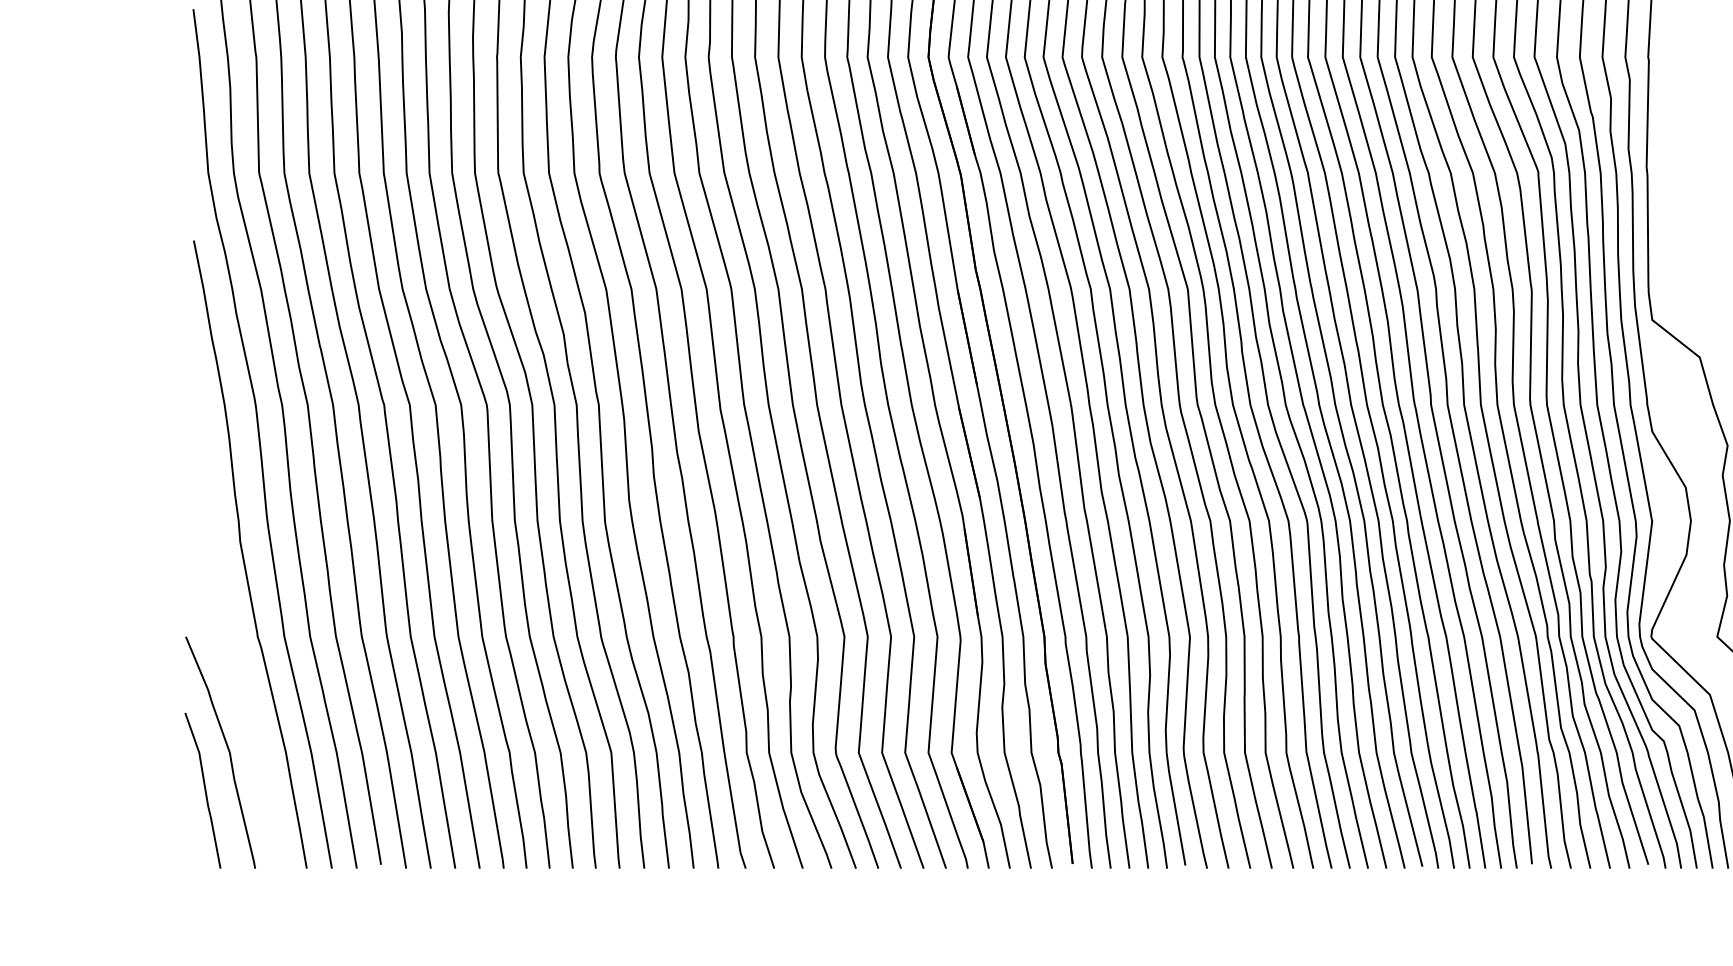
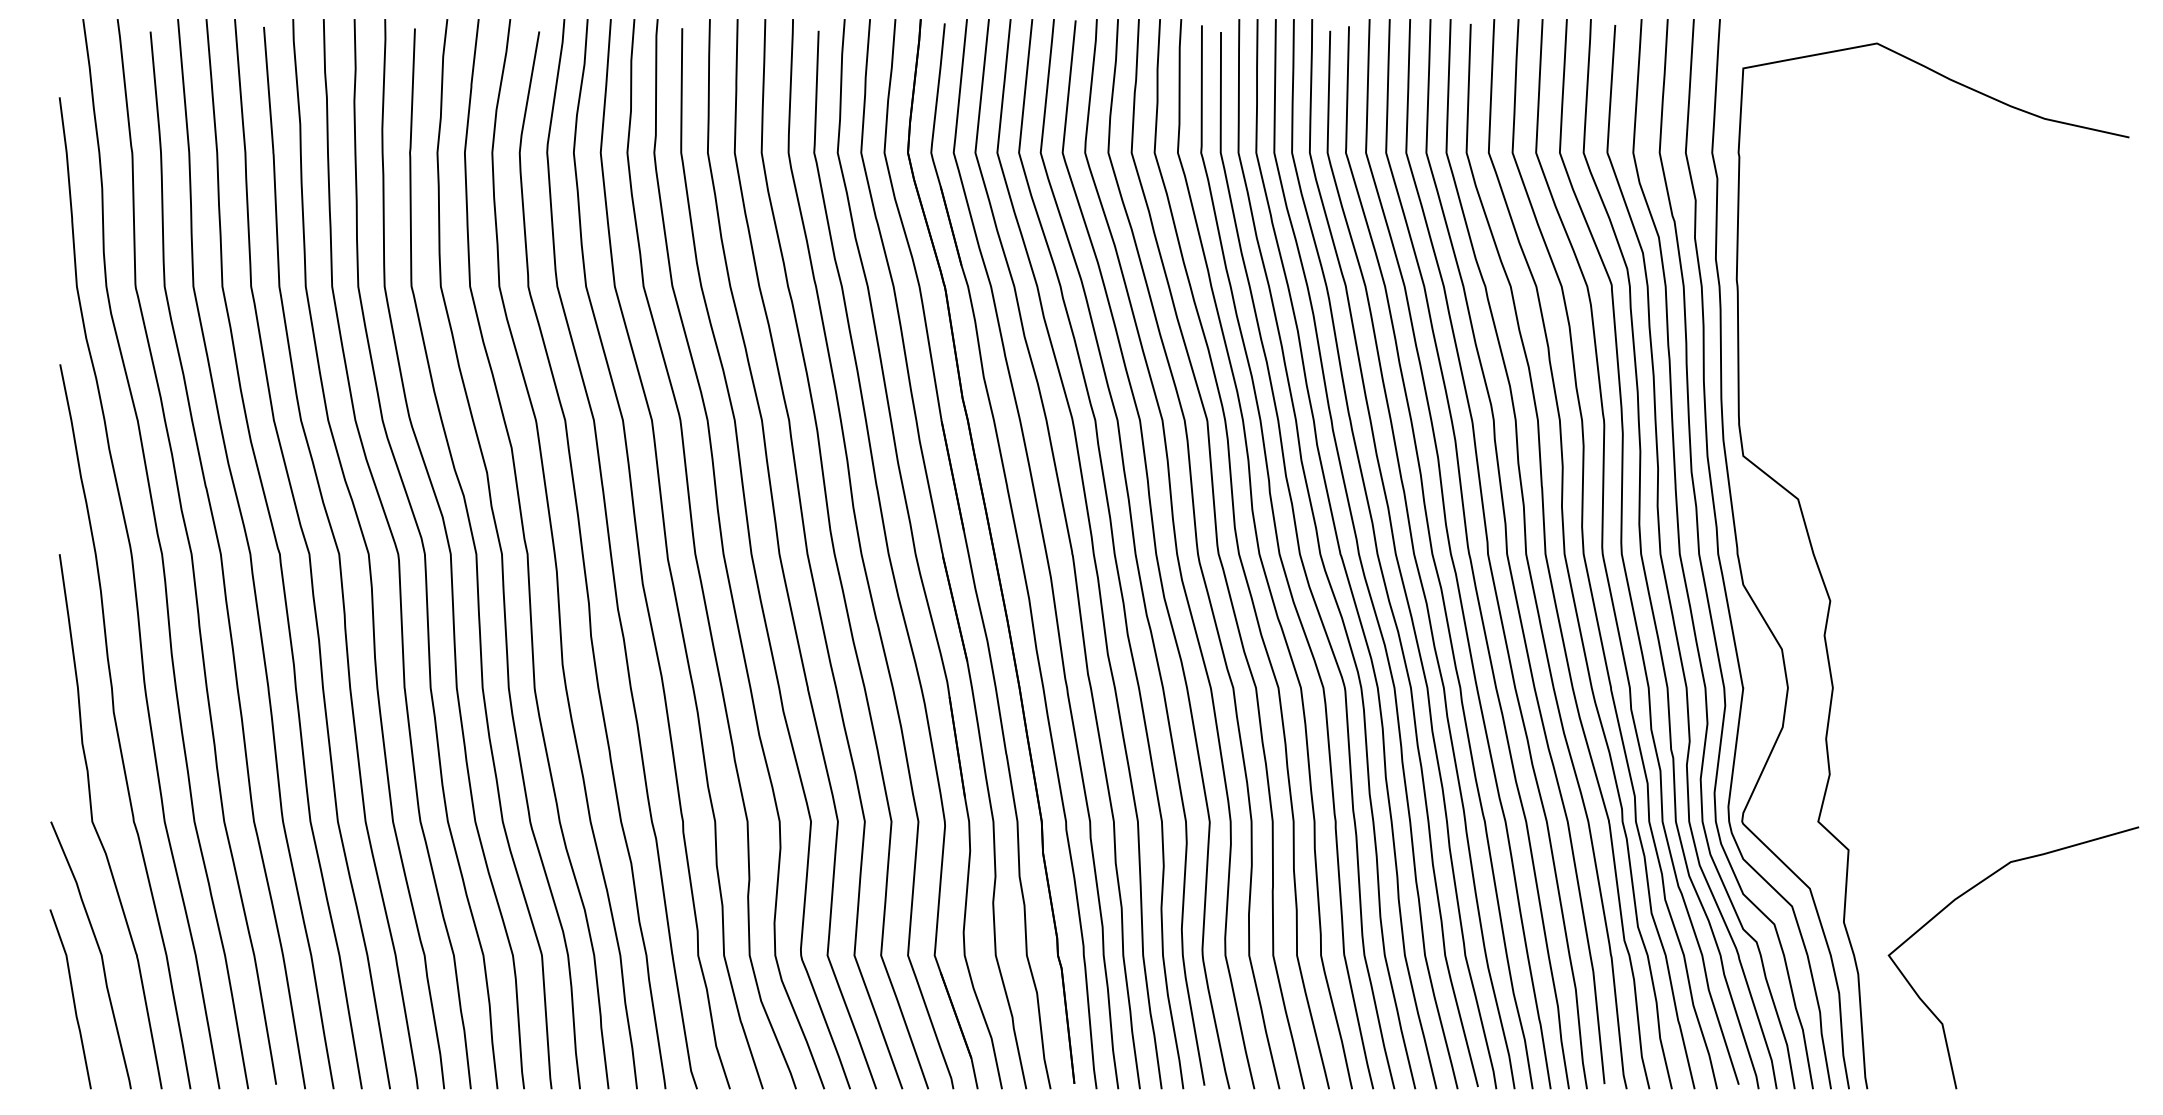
curve: (225, 642) -> (96, 828), added

